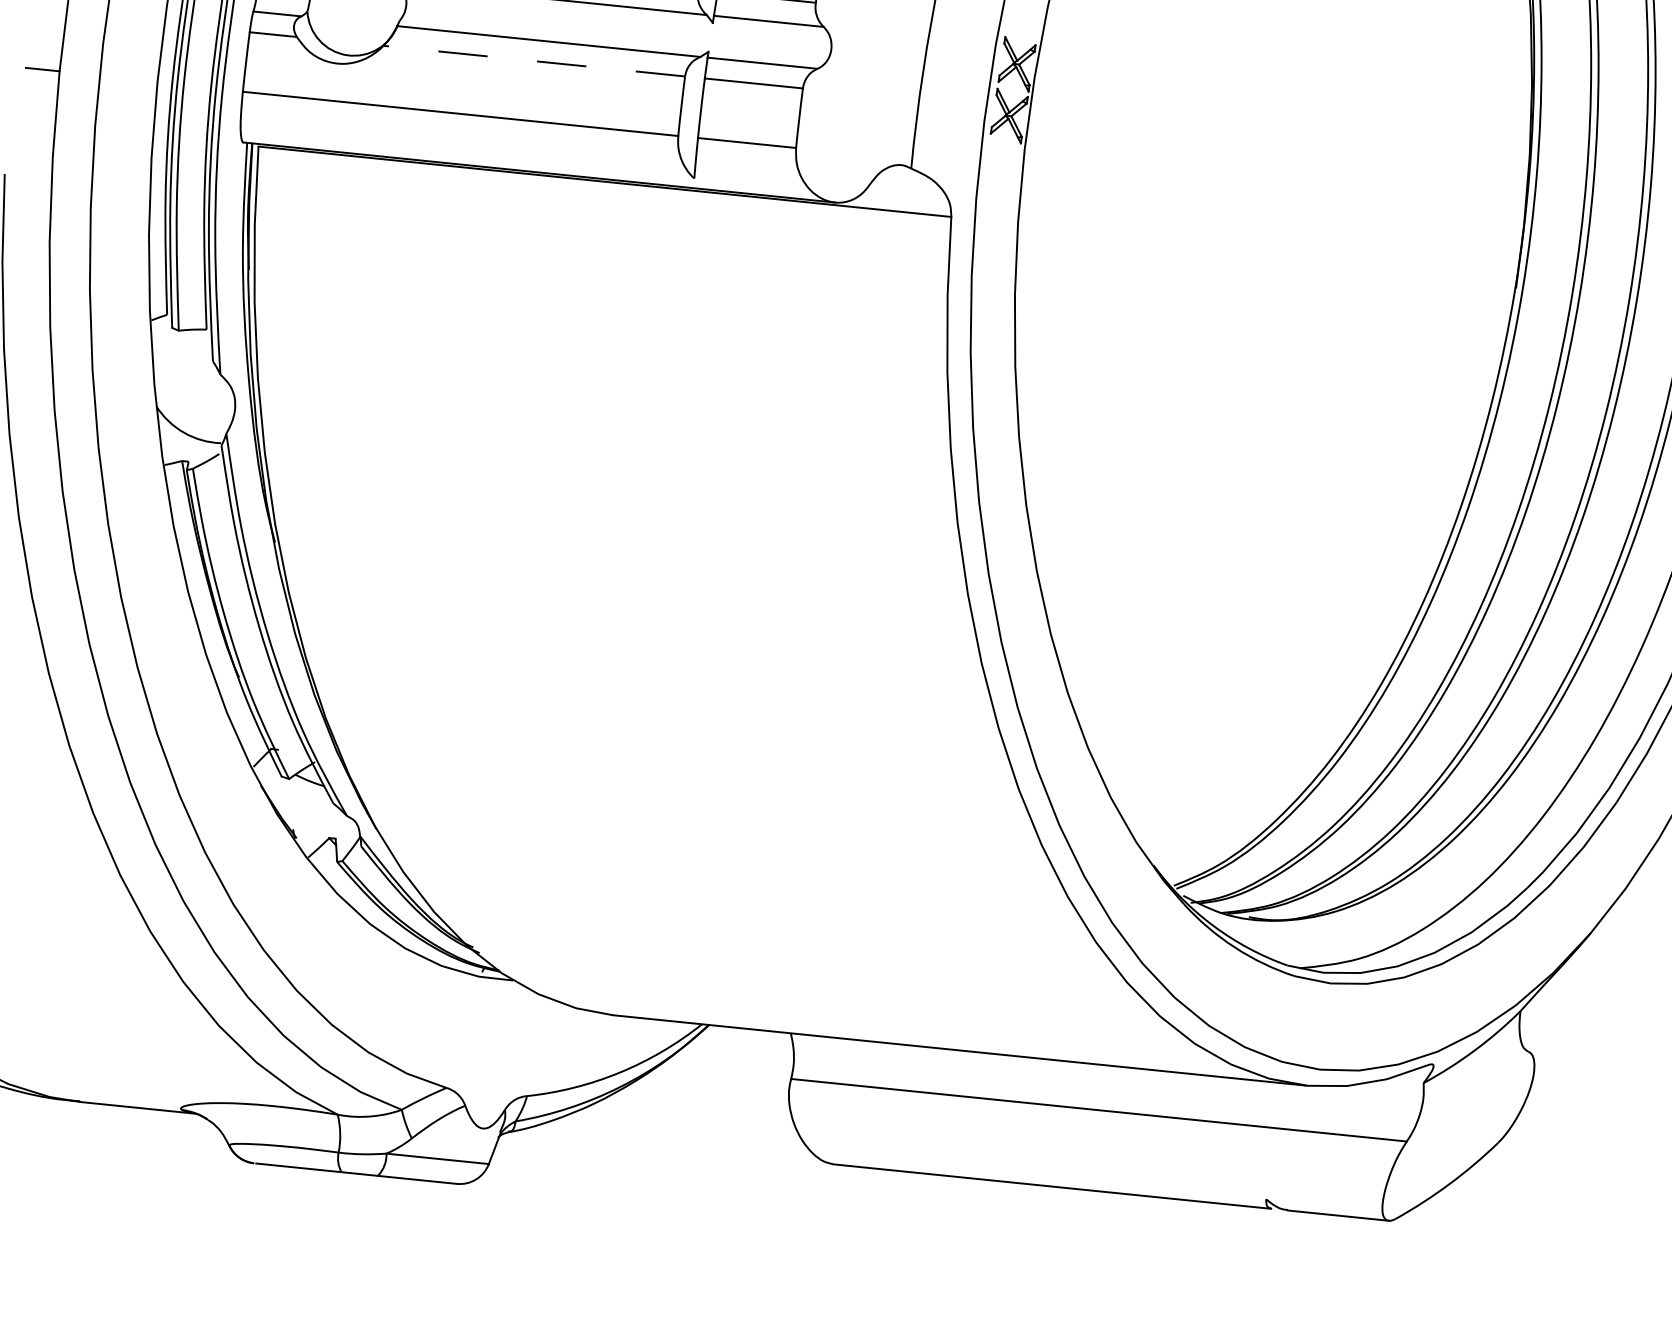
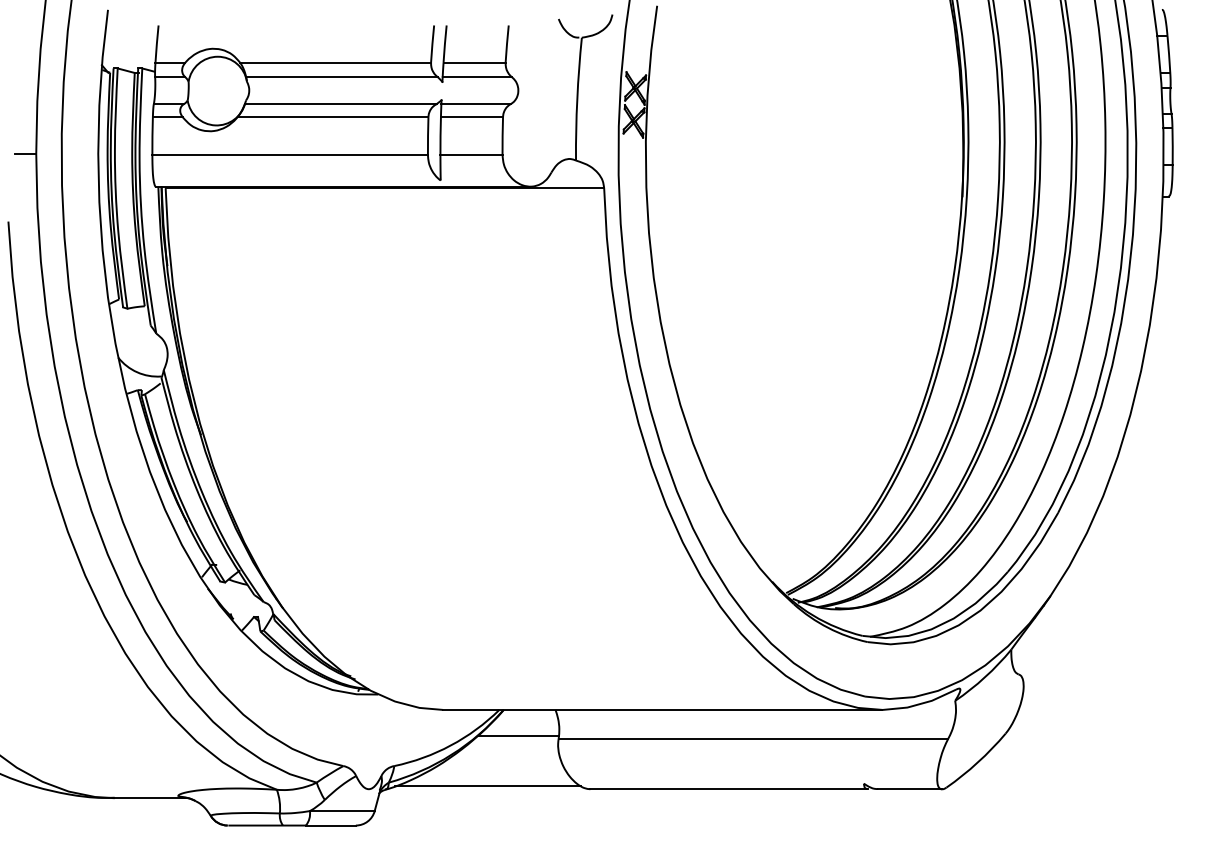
line: (533, 61) -> (332, 117), dashed -> solid
line: (726, 1067) -> (517, 735), added
line: (670, 1143) -> (487, 786), added

